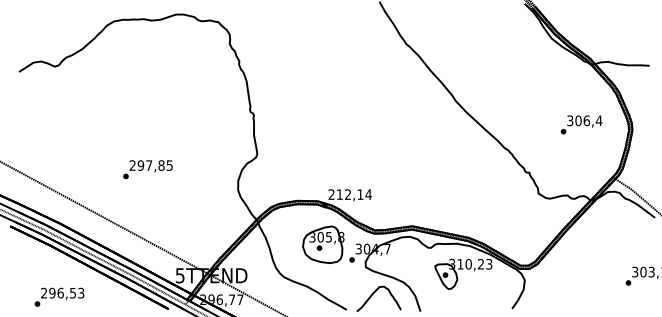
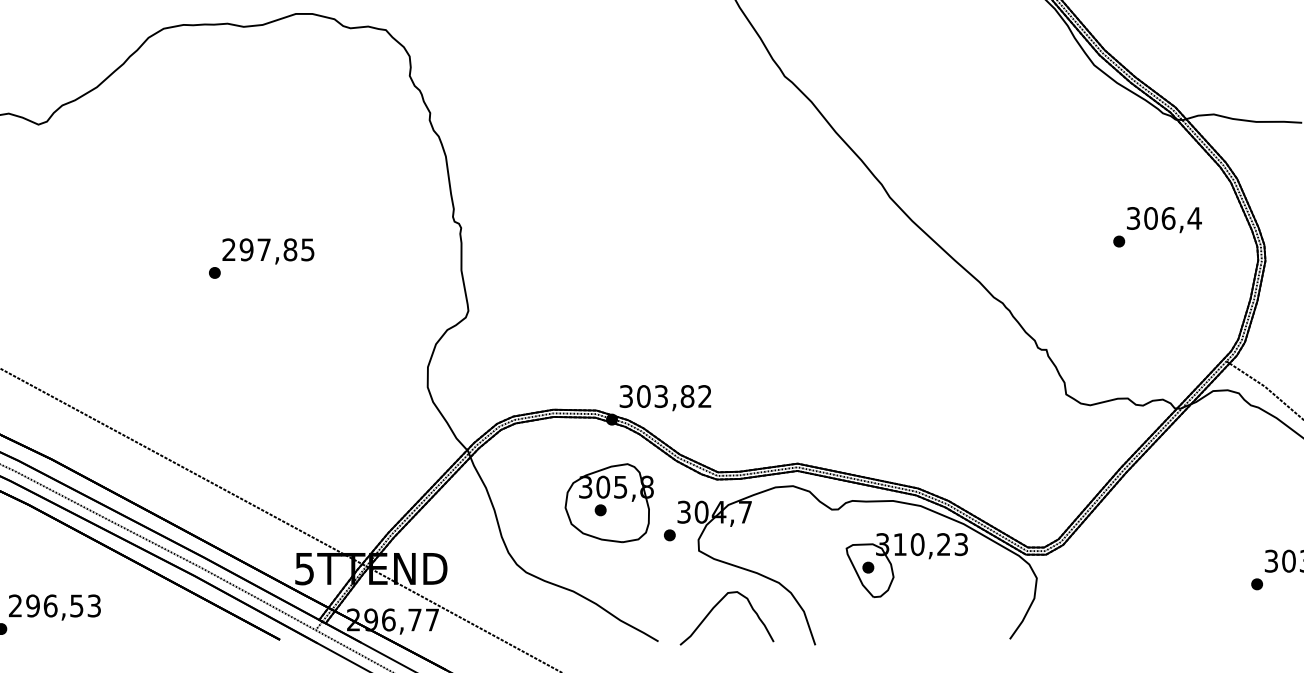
text: (581, 124) -> (1157, 226), moved
text: (147, 169) -> (260, 258), moved
text: (350, 194) -> (666, 396), 212,14 -> 303,82

